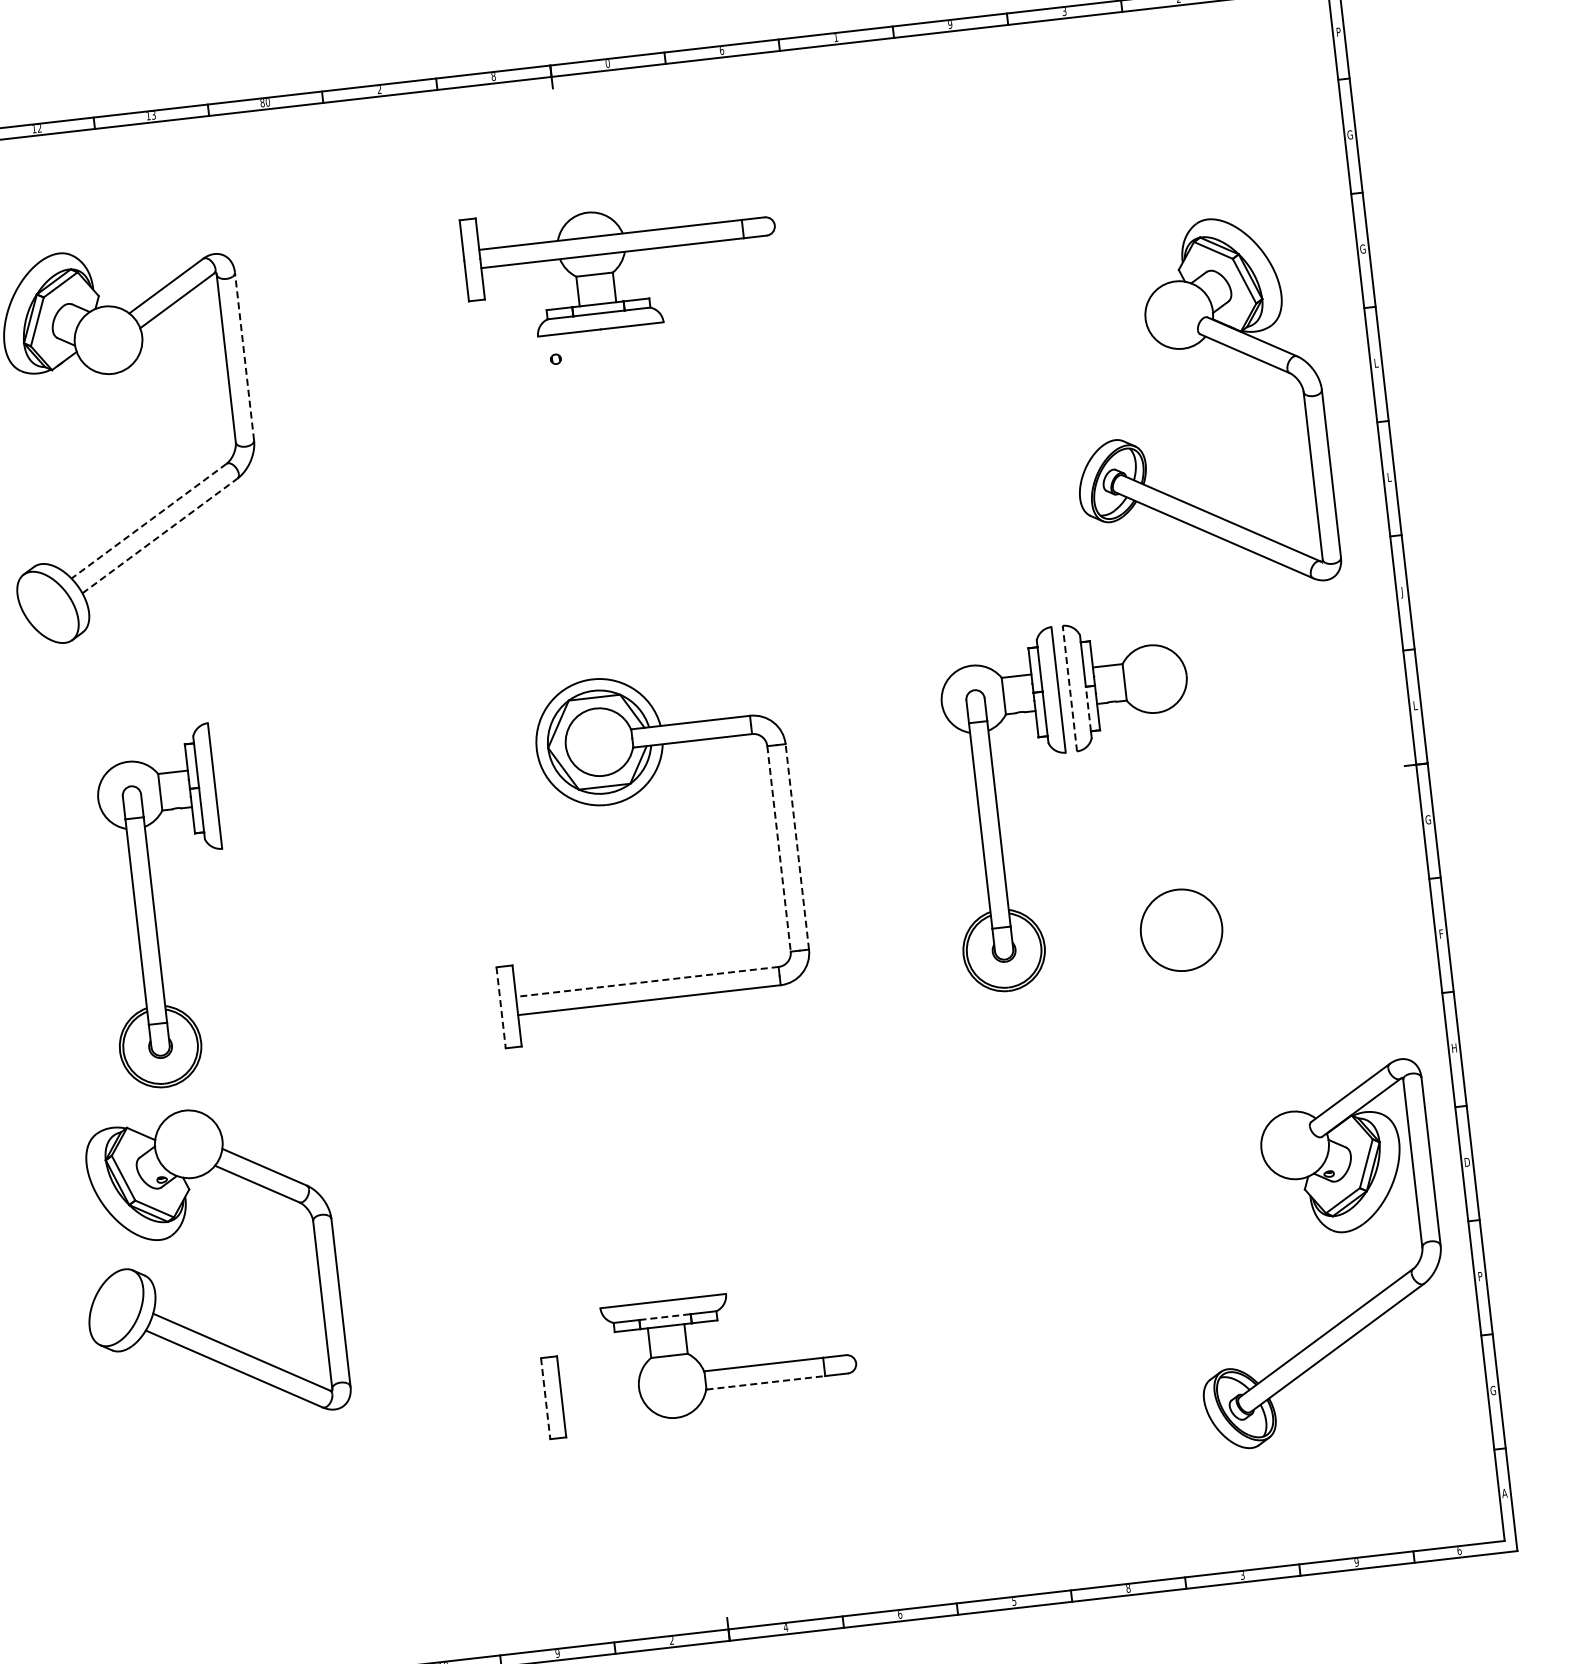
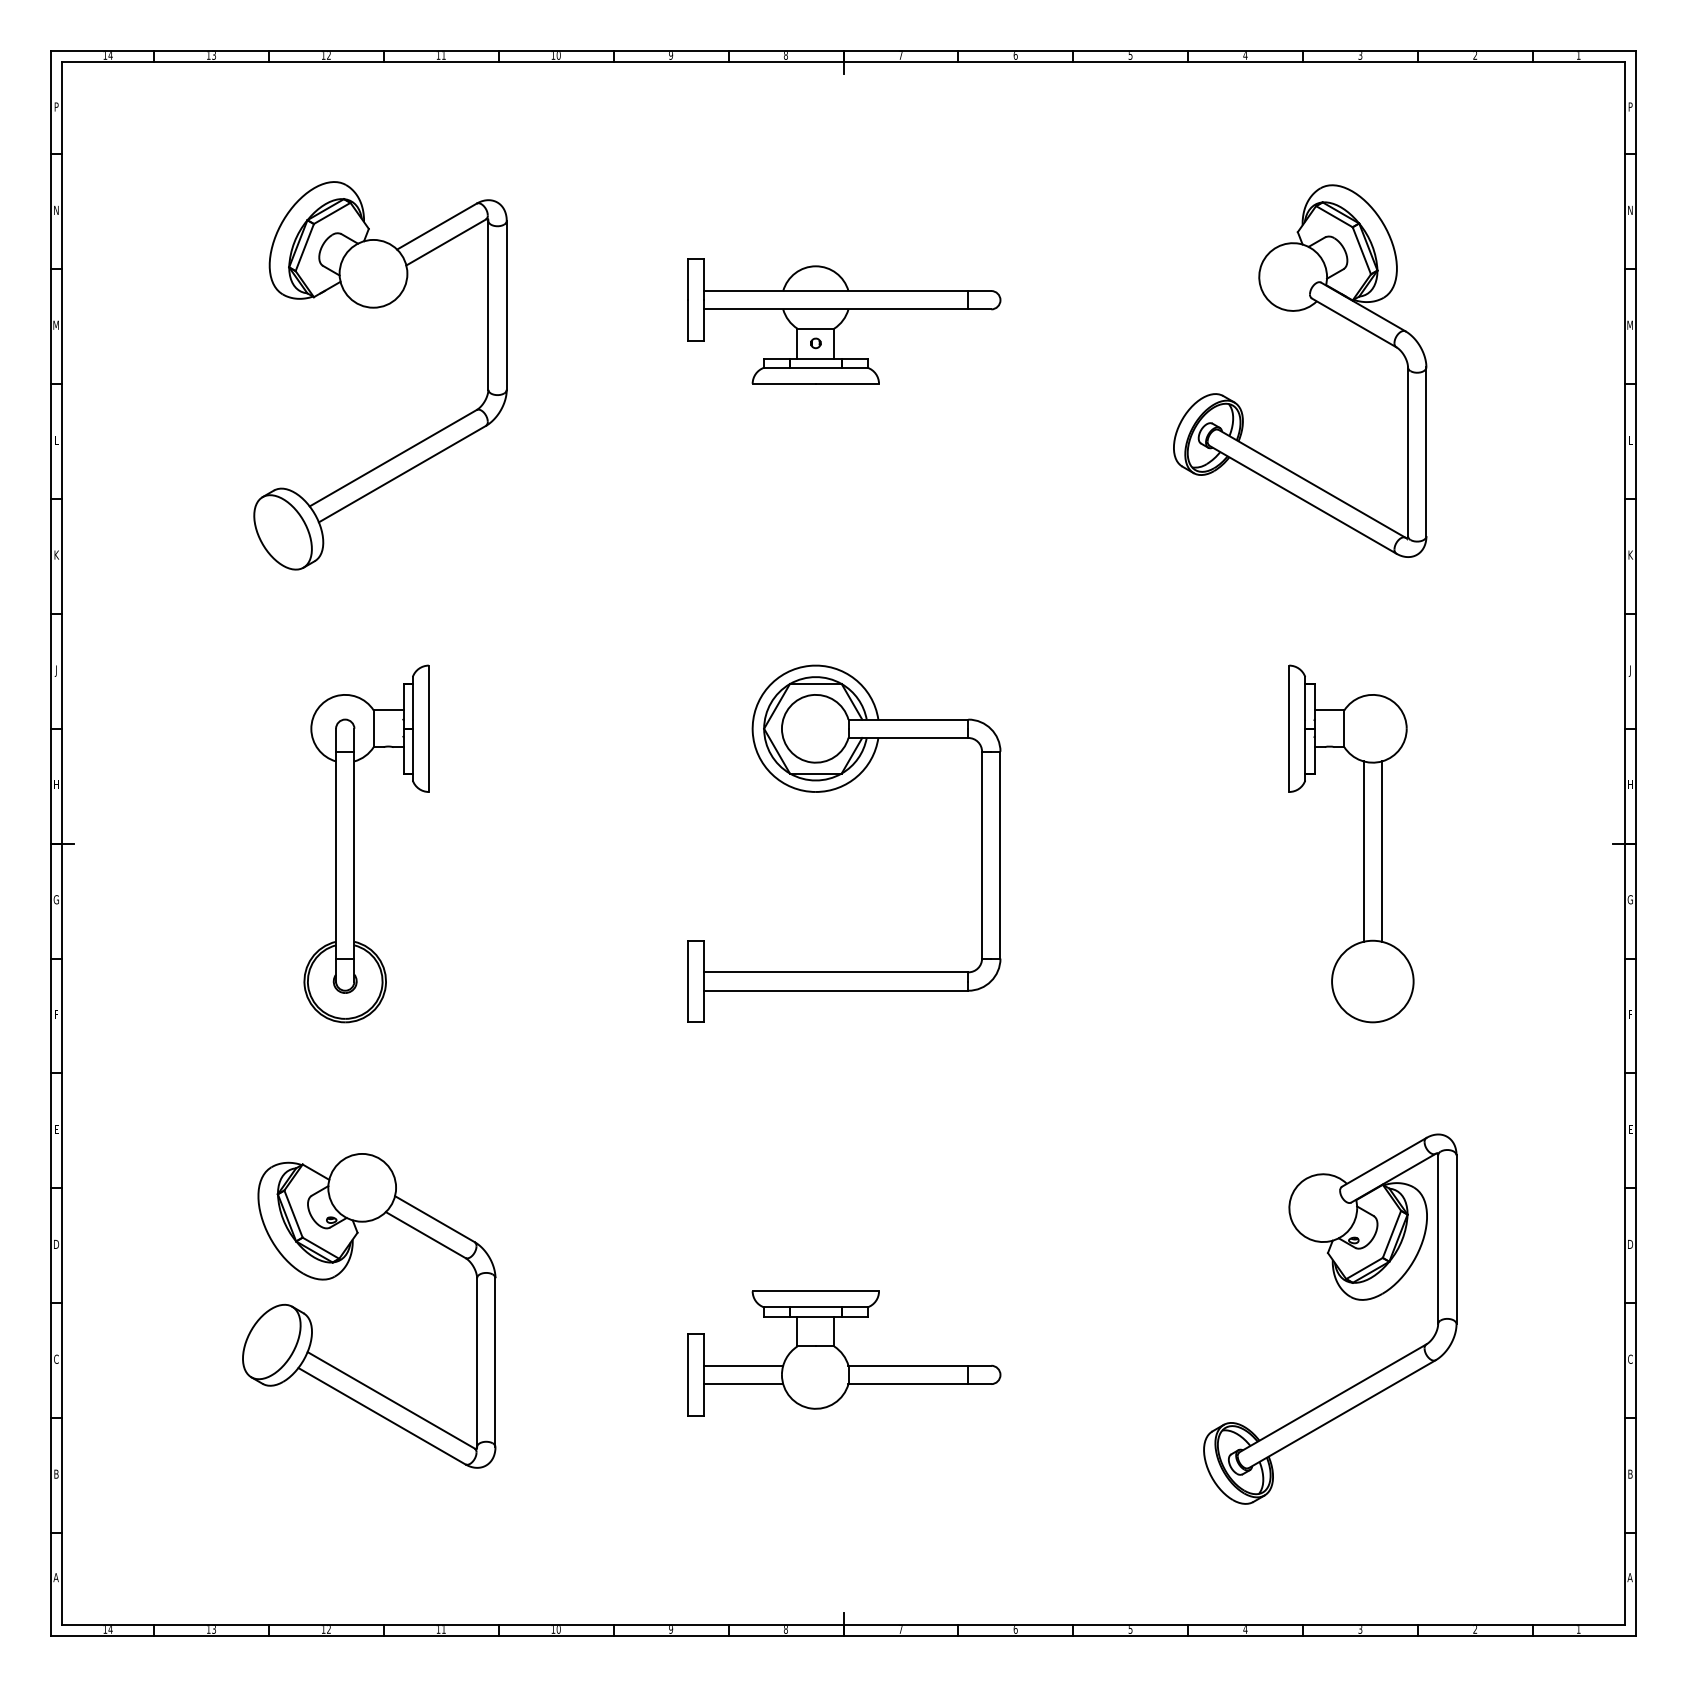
text: (950, 24) -> (1245, 55), 9 -> 4
text: (835, 37) -> (1130, 55), 1 -> 5
text: (607, 63) -> (900, 55), 0 -> 7
text: (379, 89) -> (671, 55), 2 -> 9
text: (262, 102) -> (553, 55), 80 -> 10
text: (153, 115) -> (443, 55), 13 -> 11
text: (1349, 135) -> (1629, 210), G -> N
text: (1362, 248) -> (1629, 324), G -> M
part: (622, 264) -> (844, 321), moved
part: (1189, 348) -> (1299, 311), moved
line: (244, 355) -> (506, 304), dashed -> solid
text: (1389, 476) -> (1630, 554), L -> K
line: (148, 521) -> (392, 458), dashed -> solid
line: (159, 535) -> (402, 473), dashed -> solid
line: (1070, 688) -> (1289, 728), dashed -> solid
text: (1415, 705) -> (1630, 784), L -> H
line: (1088, 708) -> (1305, 750), dashed -> solid
line: (1176, 799) -> (1382, 851), added
line: (1157, 802) -> (1363, 851), added
part: (997, 812) -> (1203, 843), removed
line: (797, 846) -> (1000, 854), dashed -> solid
line: (779, 849) -> (982, 855), dashed -> solid
line: (646, 982) -> (835, 972), dashed -> solid
line: (500, 1007) -> (687, 981), dashed -> solid
text: (1454, 1048) -> (1630, 1129), H -> E
part: (1328, 1229) -> (1346, 1295), moved
part: (175, 1234) -> (338, 1275), moved
text: (1480, 1275) -> (1630, 1358), P -> C
line: (664, 1317) -> (815, 1307), dashed -> solid
line: (599, 1383) -> (743, 1365), added
line: (765, 1383) -> (908, 1384), dashed -> solid
text: (1492, 1390) -> (1629, 1473), G -> B
line: (545, 1398) -> (687, 1374), dashed -> solid
line: (601, 1401) -> (743, 1384), added
text: (1459, 1550) -> (1578, 1629), 6 -> 1
text: (1356, 1562) -> (1475, 1629), 9 -> 2
text: (1128, 1588) -> (1245, 1629), 8 -> 4
text: (785, 1627) -> (900, 1629), 4 -> 7
text: (671, 1640) -> (785, 1629), 2 -> 8

